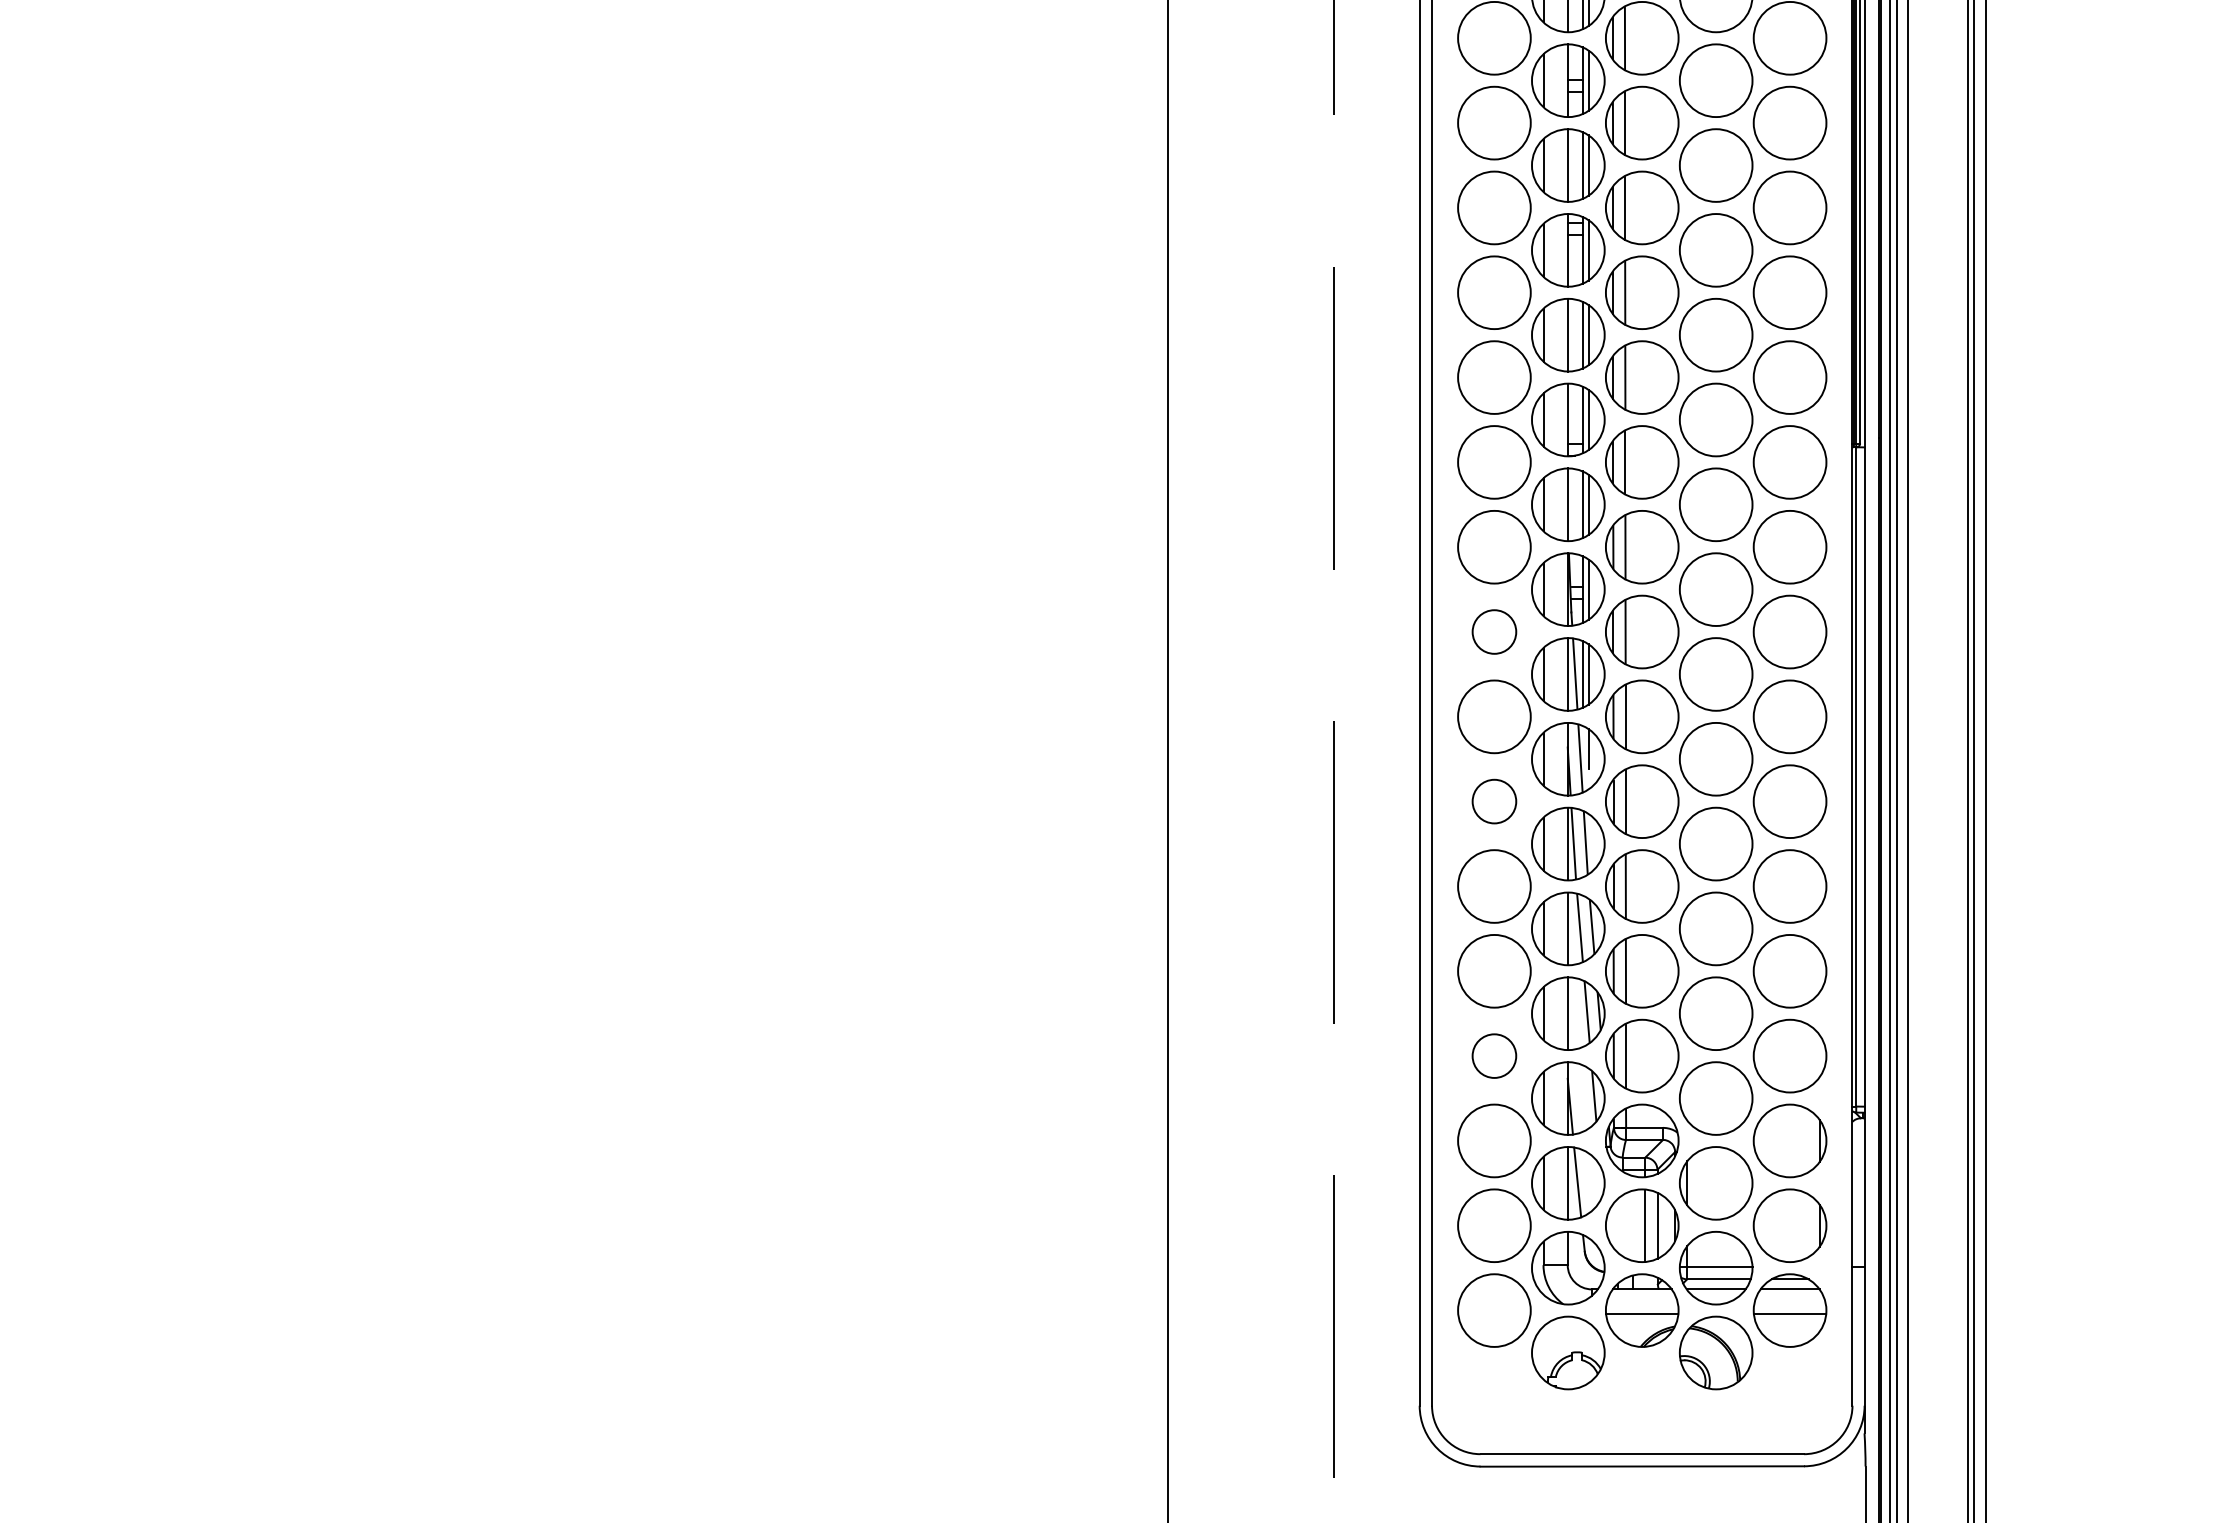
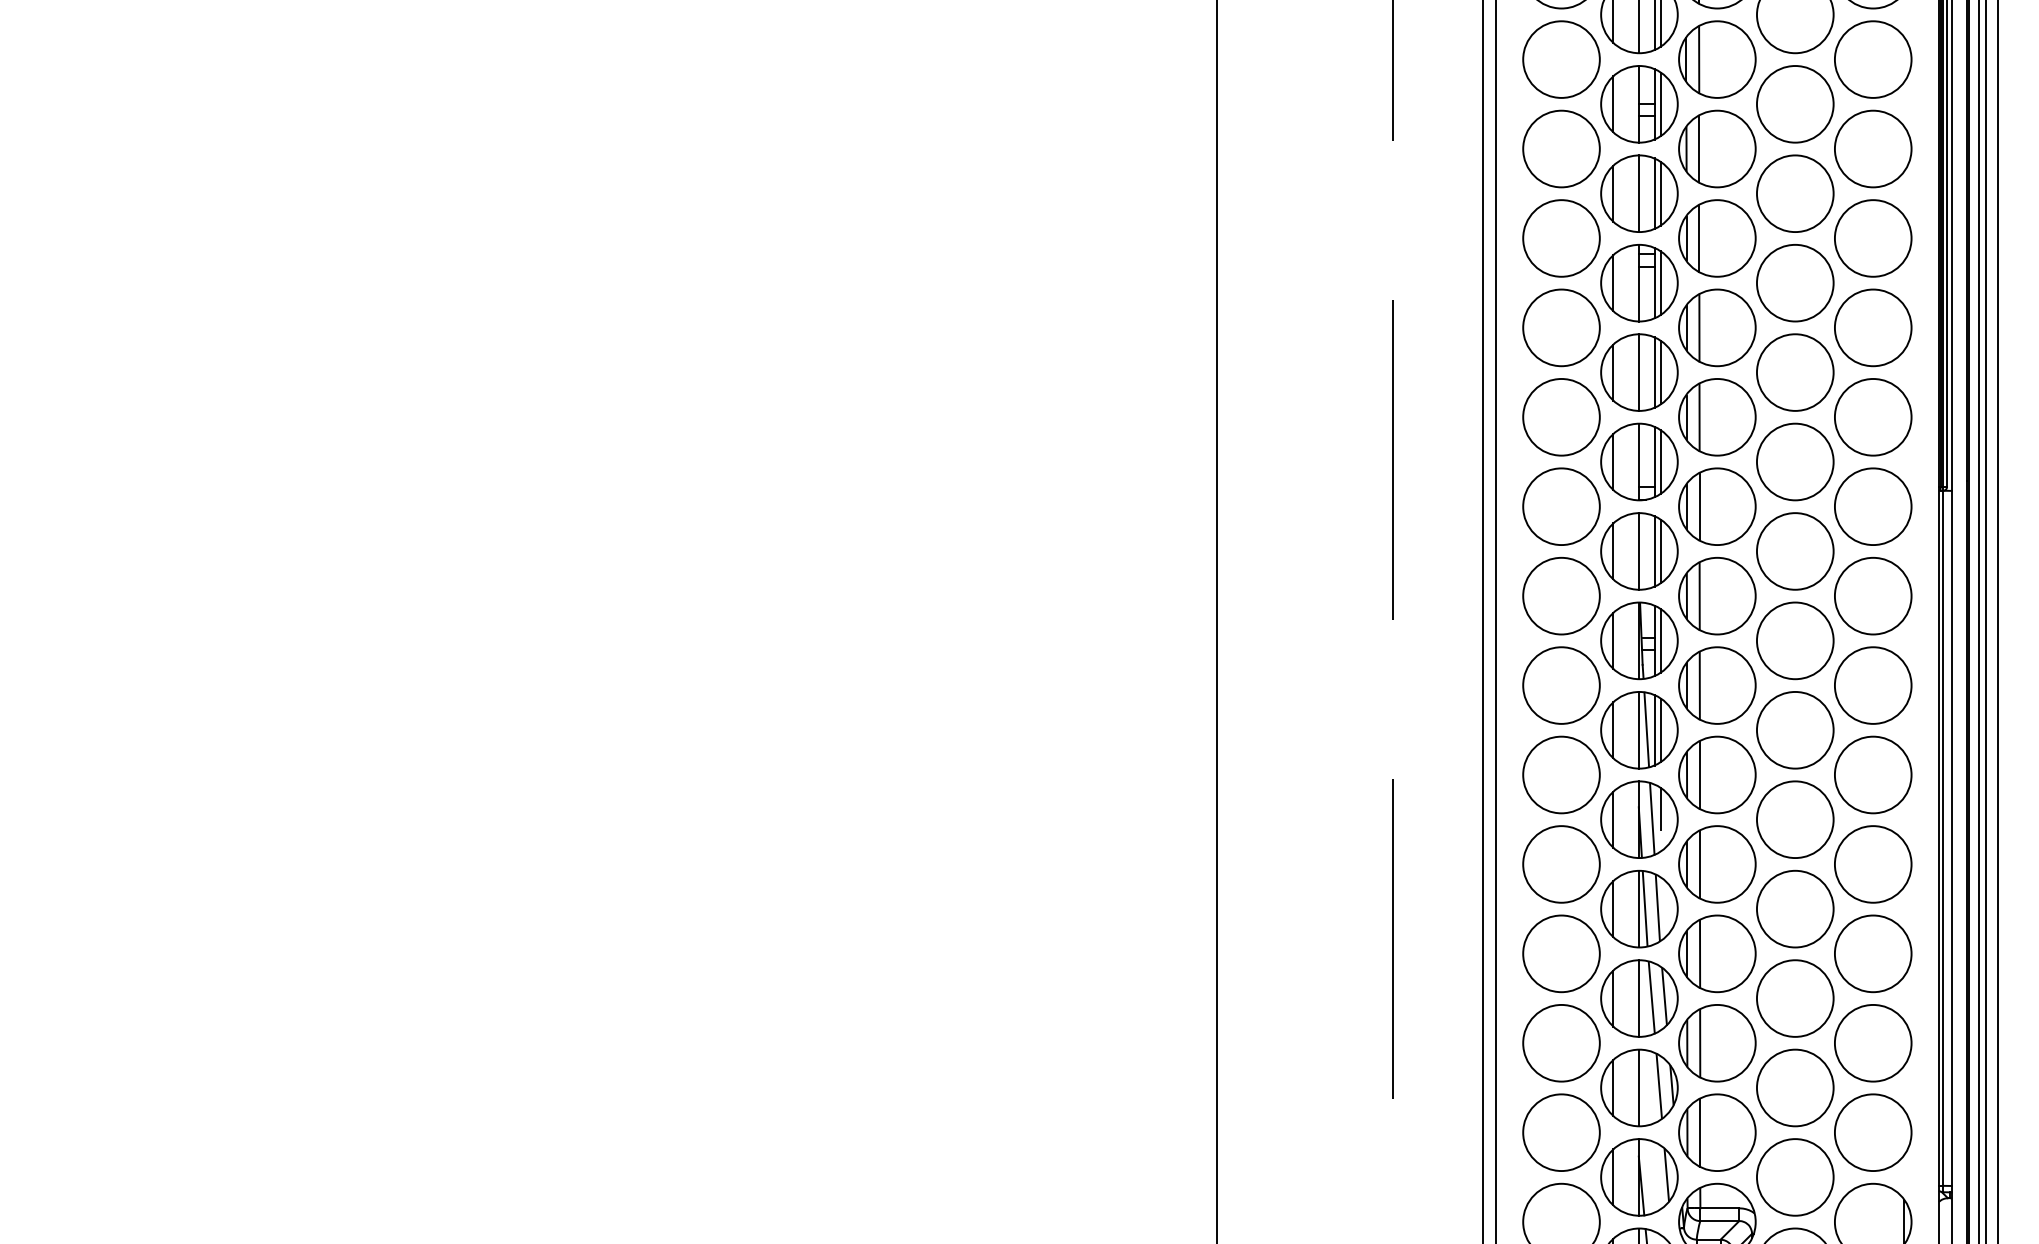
circle: (1494, 631) -> (1561, 685), size x1.67
circle: (1494, 801) -> (1561, 864), size x1.67
circle: (1494, 1055) -> (1561, 1132), size x1.67

